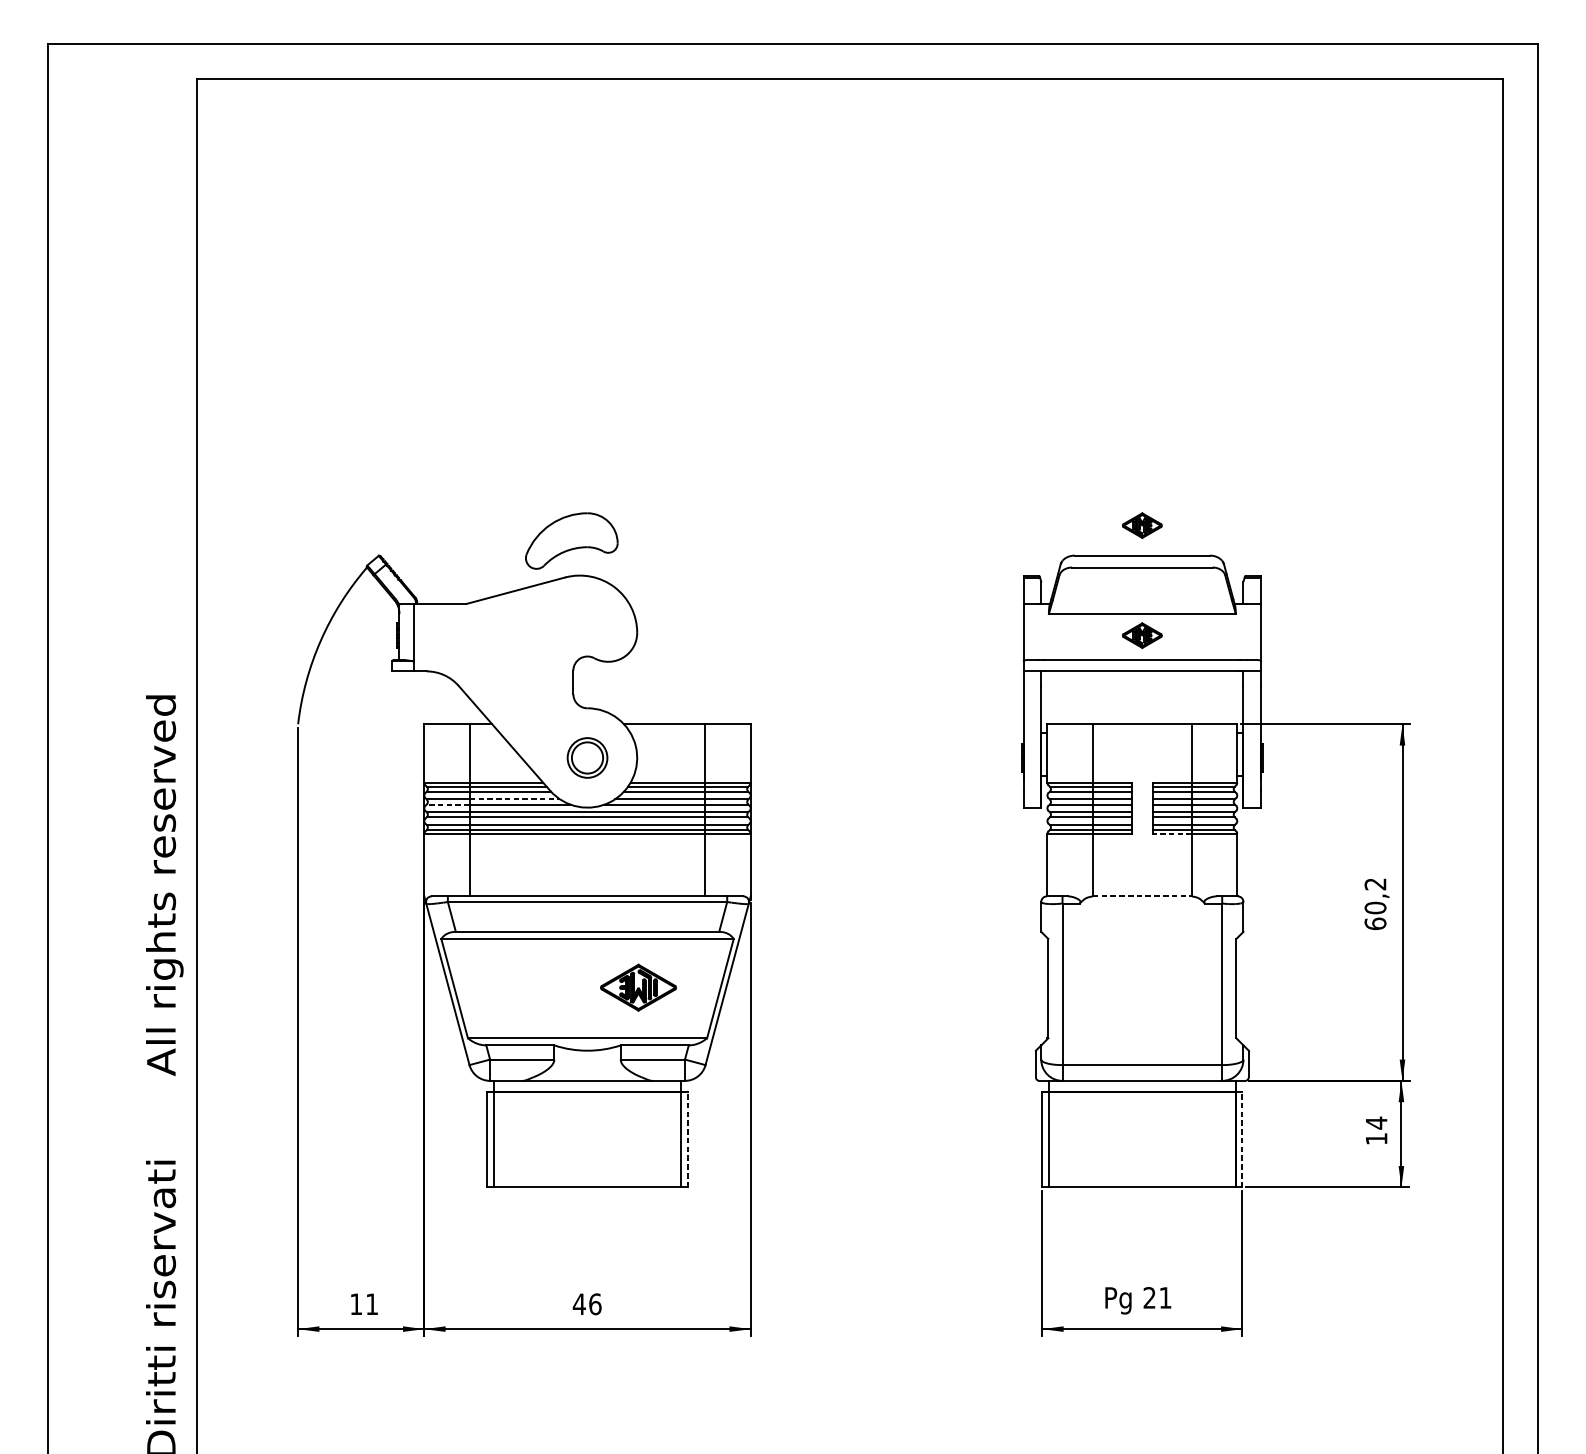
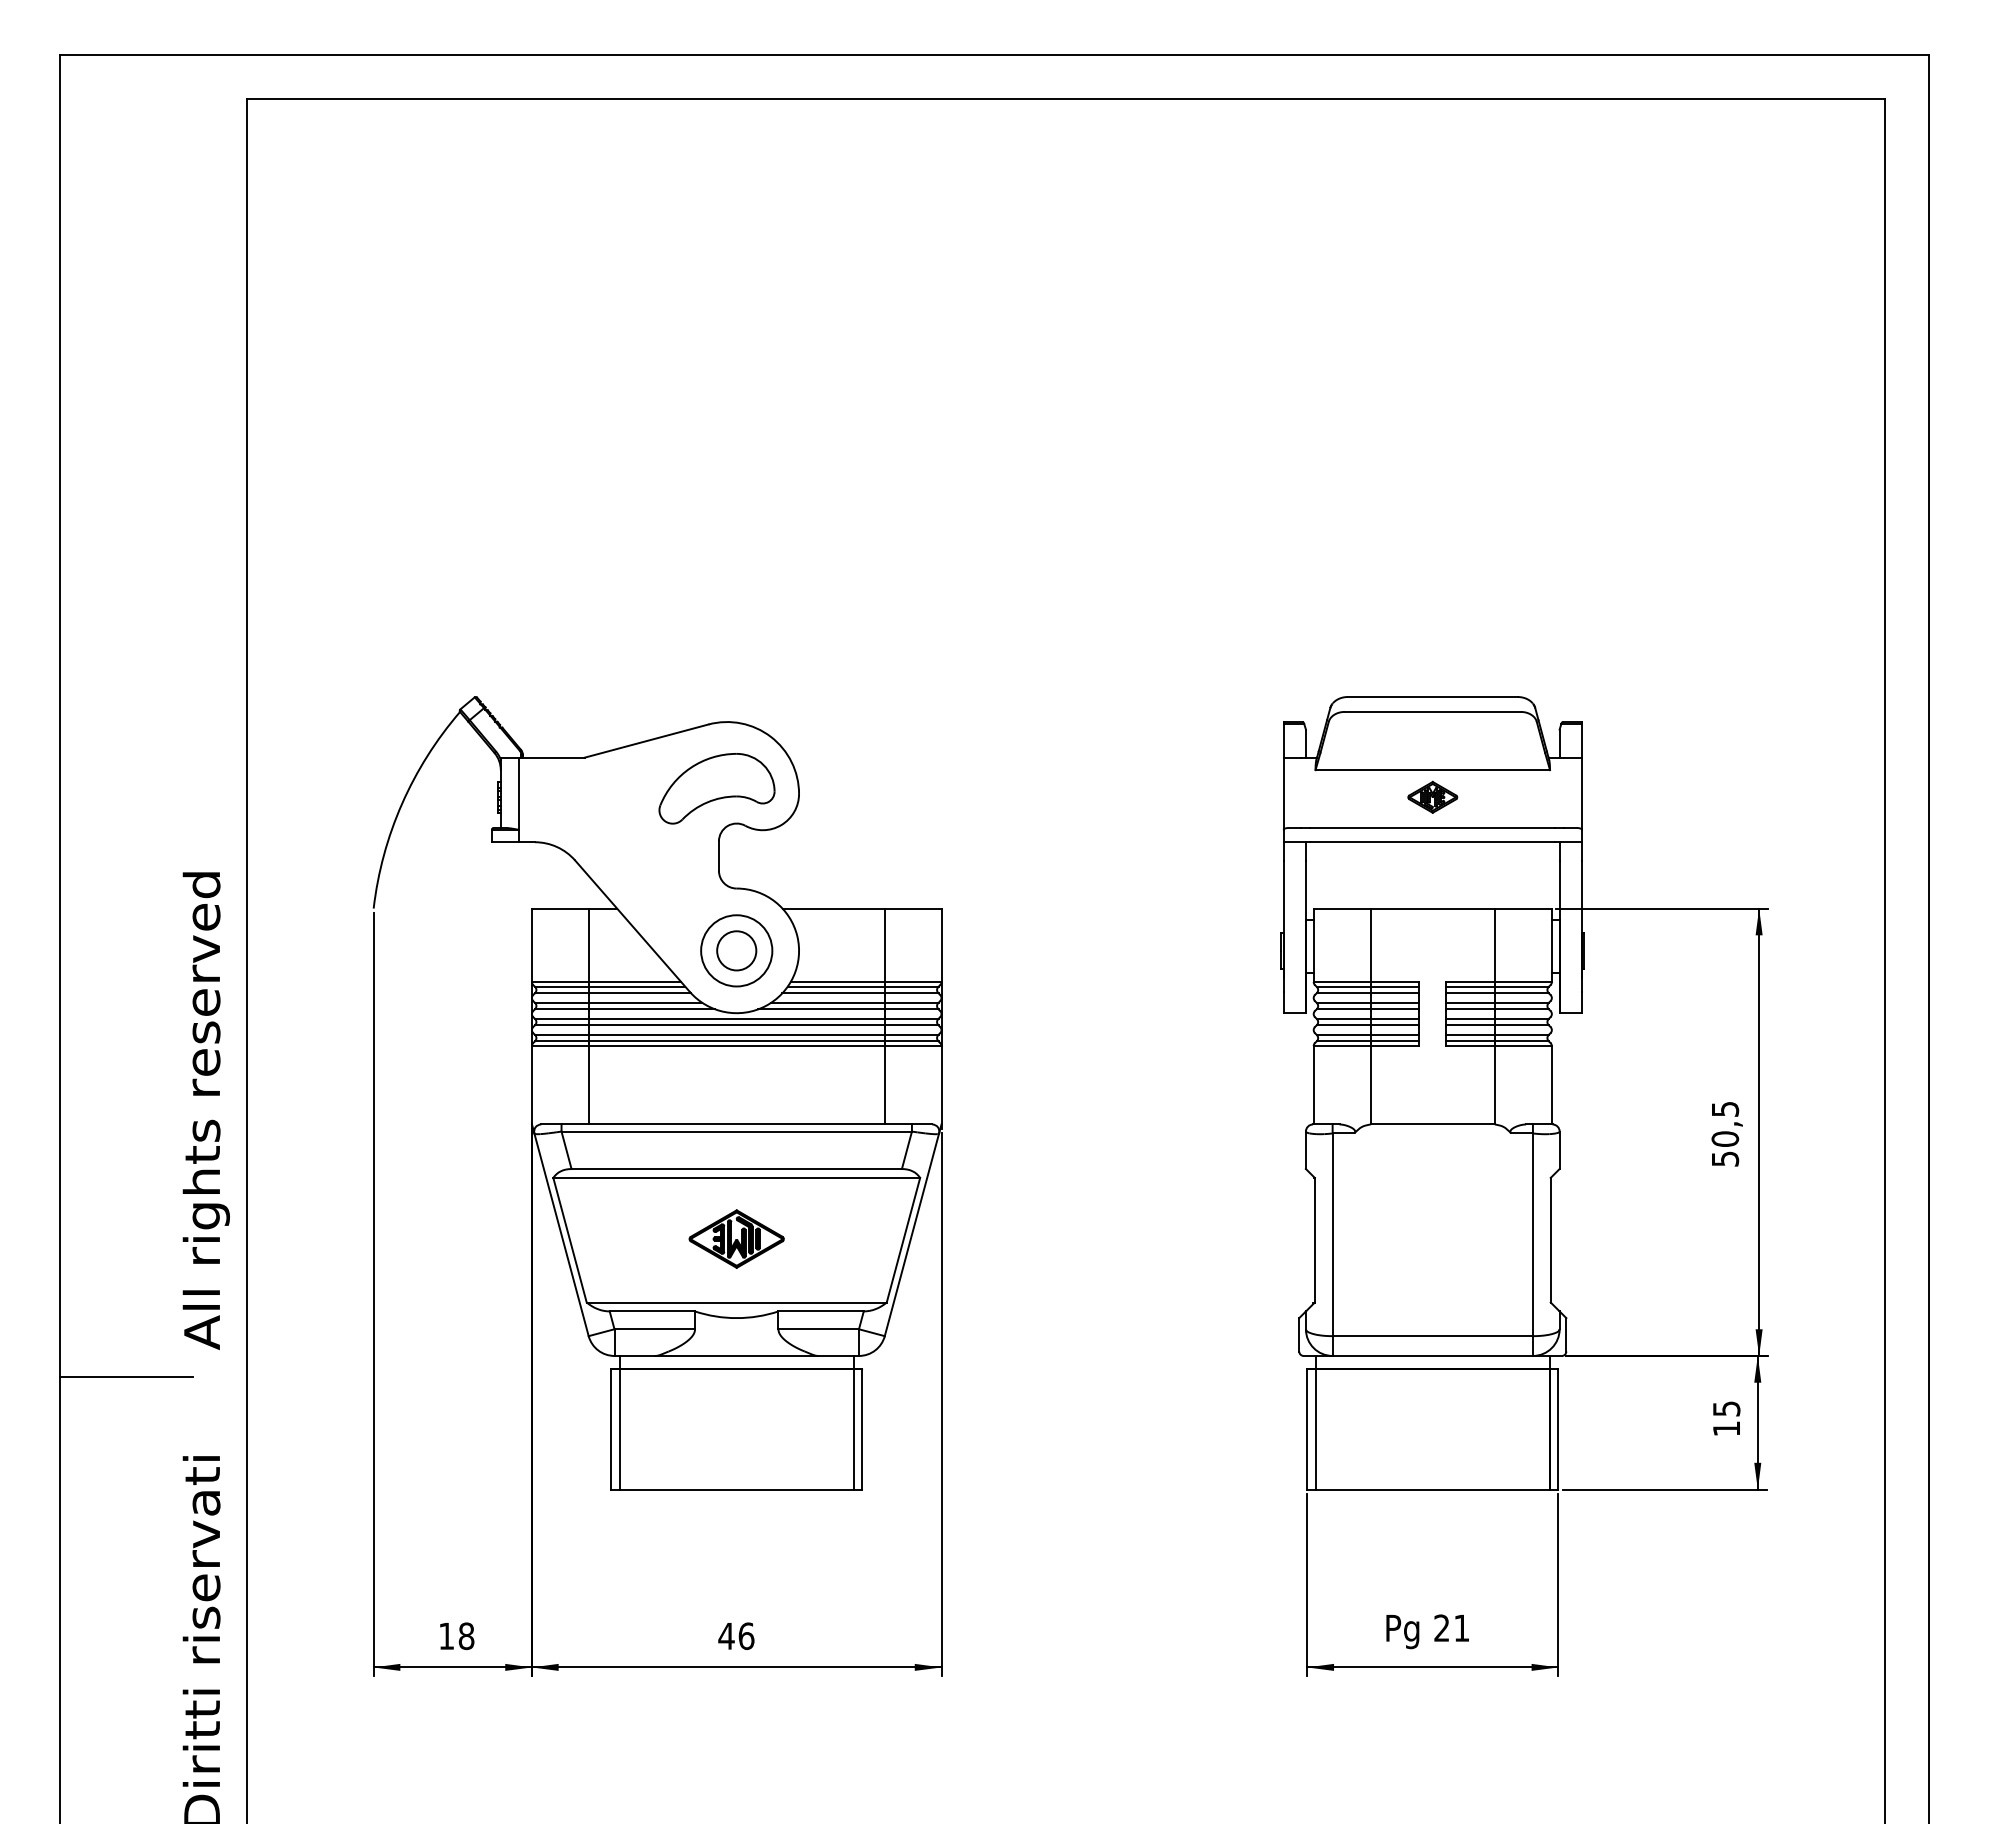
part: (1142, 524) -> (1432, 658), removed
part: (571, 540) -> (716, 788), moved
circle: (587, 757) -> (736, 950), size x1.43
line: (514, 799) -> (645, 1002), dashed -> solid
line: (447, 804) -> (561, 1009), dashed -> solid
line: (1172, 834) -> (1470, 1046), dashed -> solid
line: (1142, 896) -> (1433, 1124), dashed -> solid
text: (1375, 904) -> (1725, 1134), 60,2 -> 50,5
part: (638, 987) -> (736, 1238), moved
line: (101, 1097) -> (126, 1376), added
text: (1376, 1122) -> (1726, 1408), 14 -> 15
line: (687, 1138) -> (862, 1428), dashed -> solid
line: (1242, 1138) -> (1558, 1428), dashed -> solid
text: (372, 1304) -> (466, 1636), 11 -> 18

